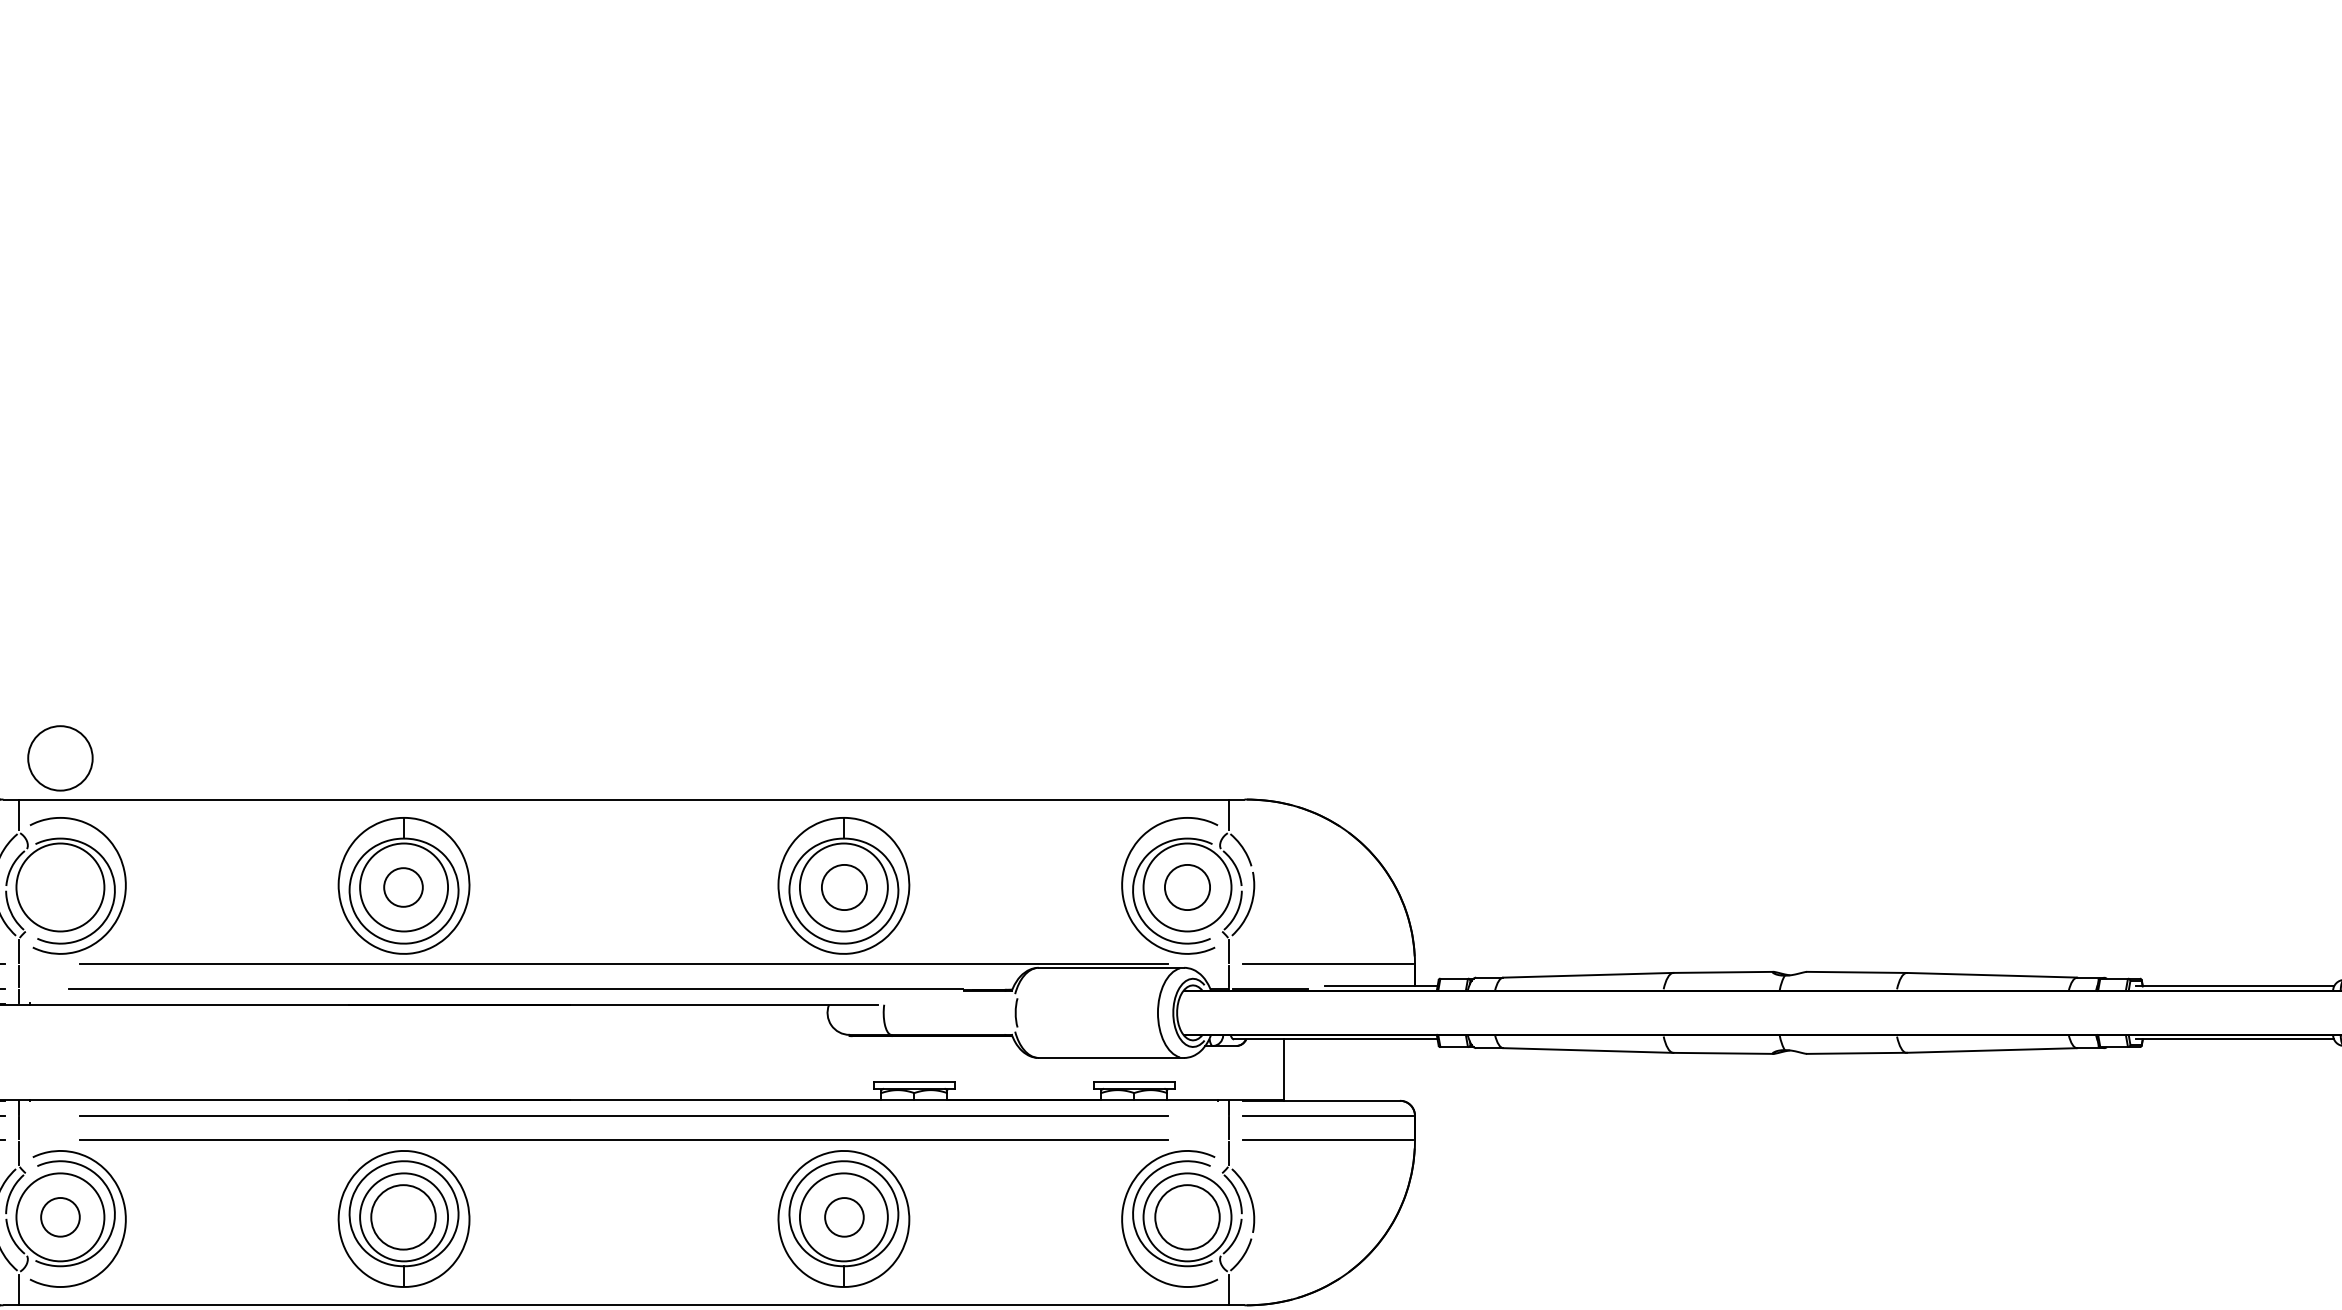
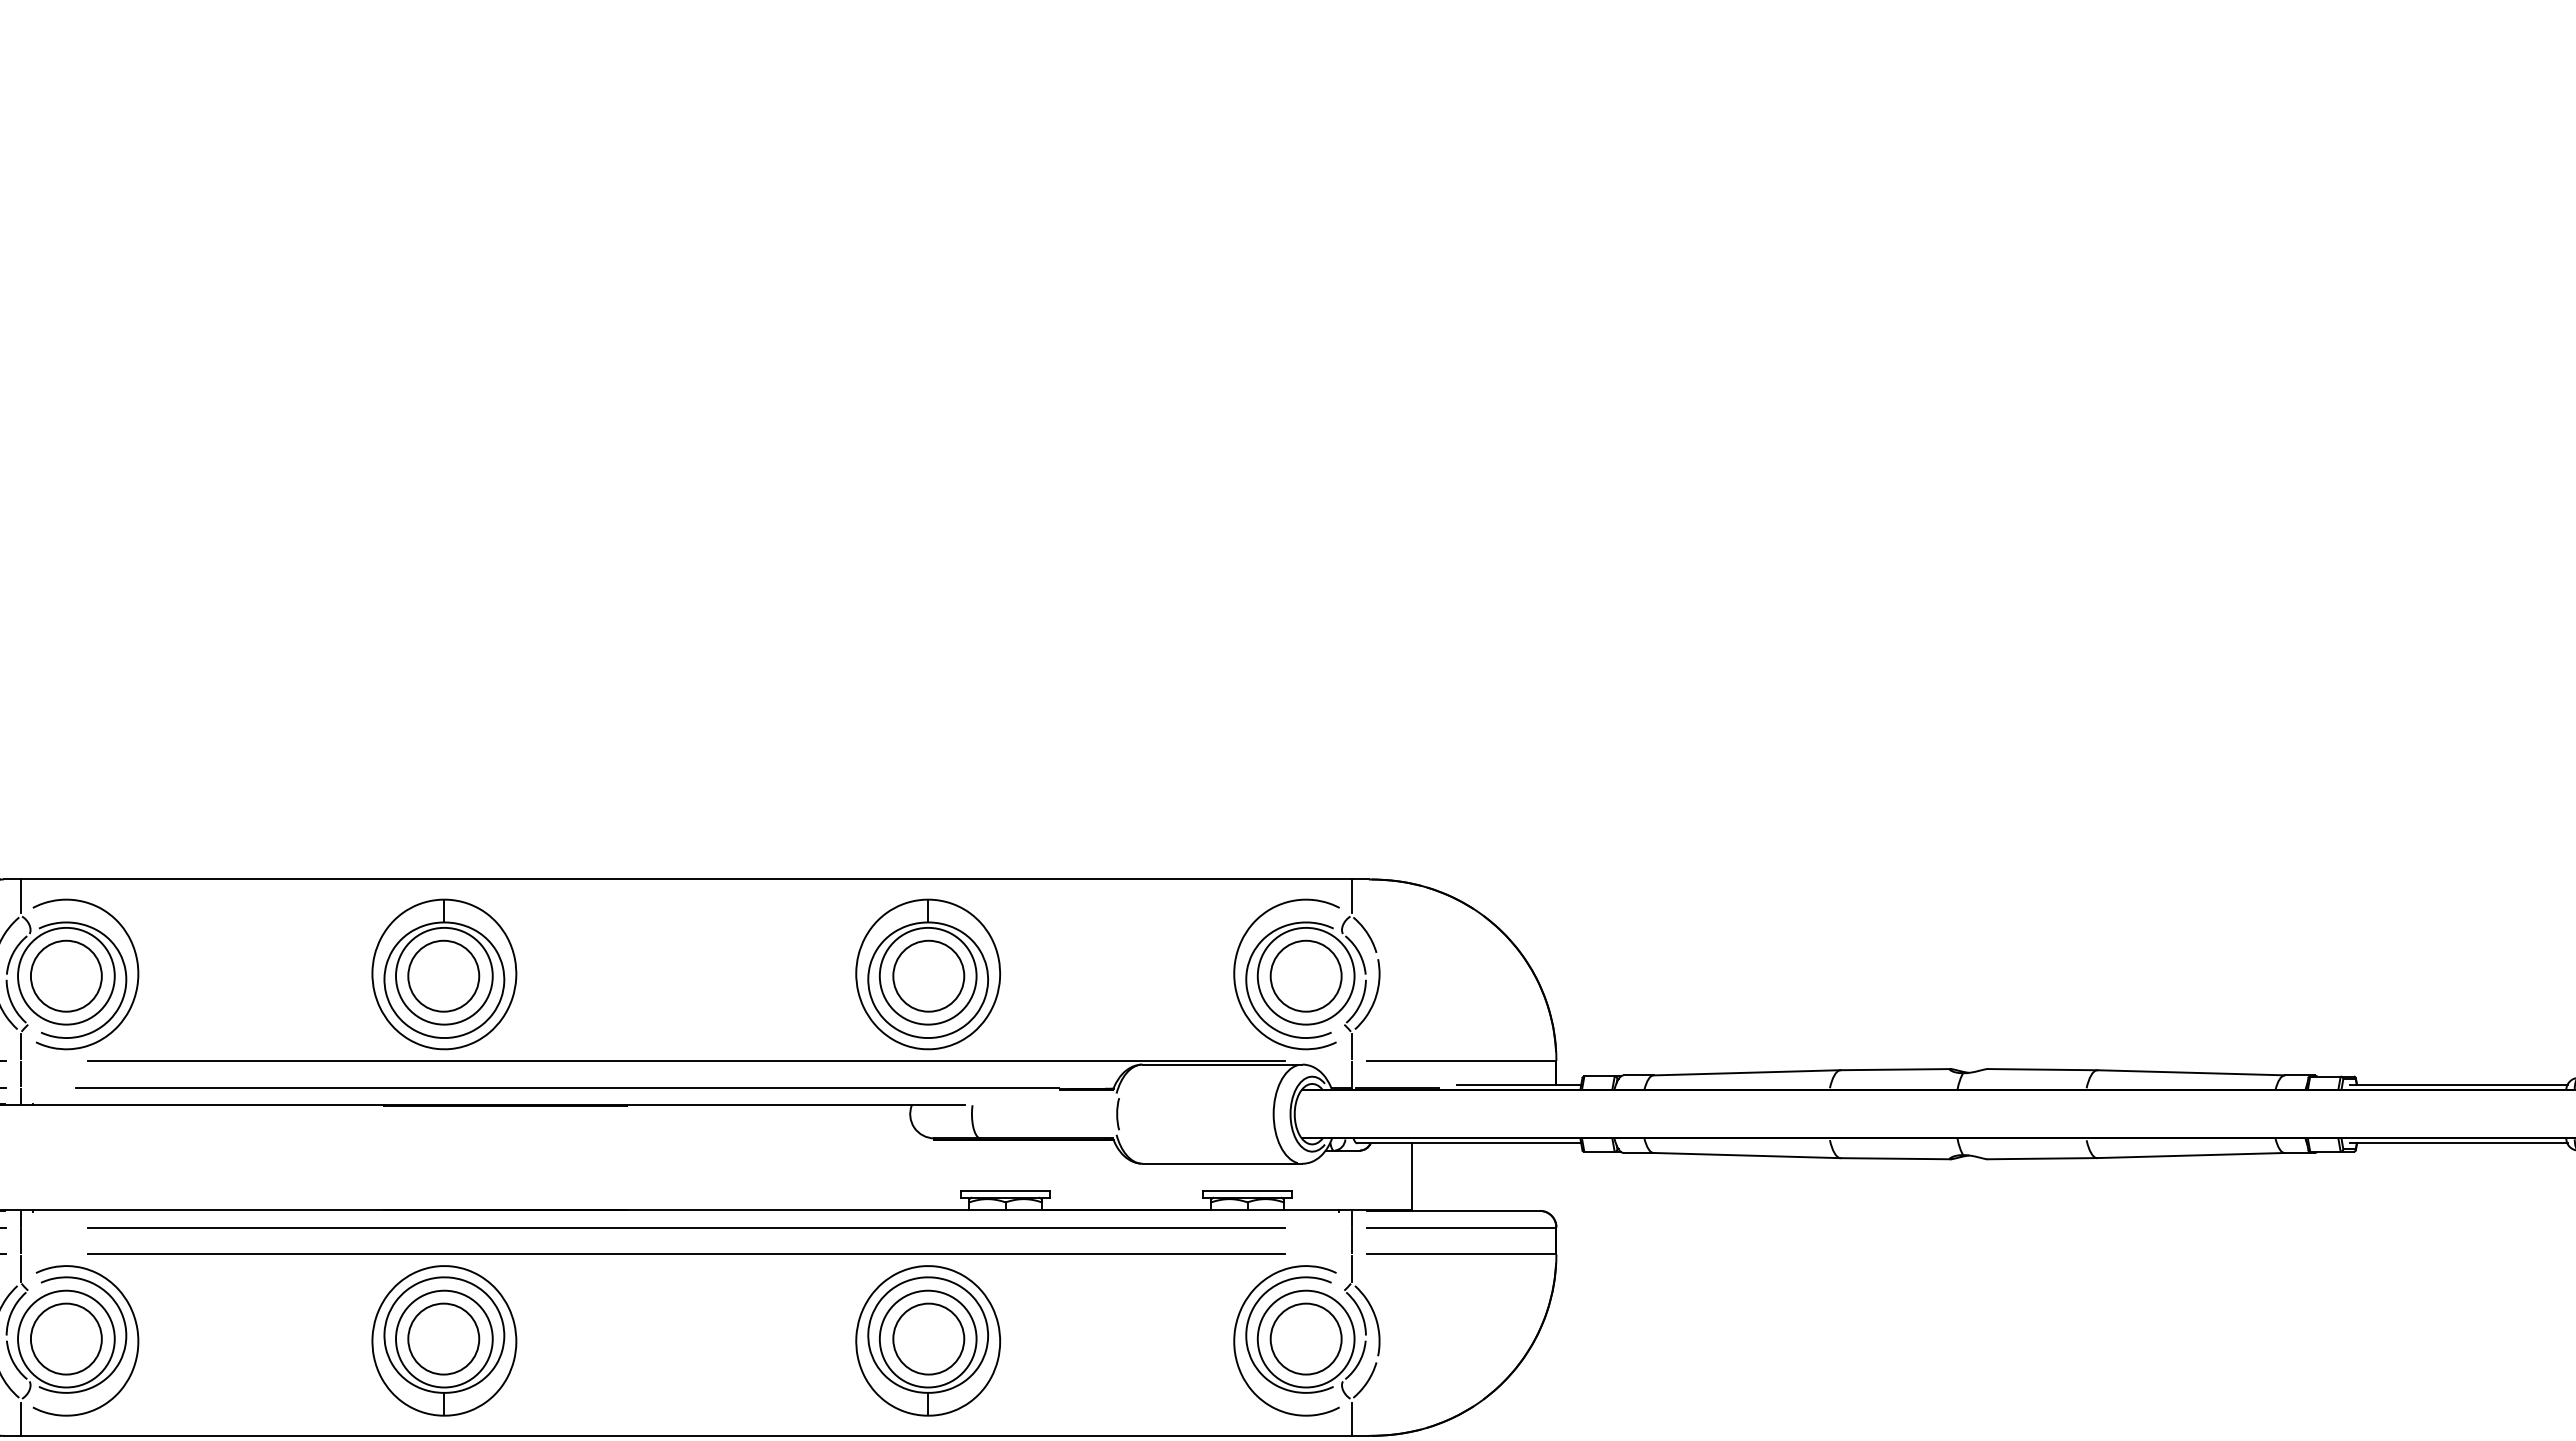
circle: (60, 757) -> (66, 975), moved
circle: (403, 886) -> (443, 975), size x1.67
circle: (844, 886) -> (928, 975), size x1.43
circle: (1186, 886) -> (1305, 975), size x1.43
circle: (60, 1216) -> (66, 1338), size x1.67
circle: (844, 1216) -> (928, 1338), size x1.67

